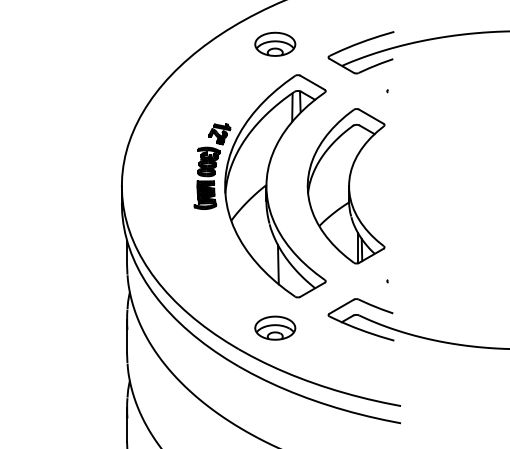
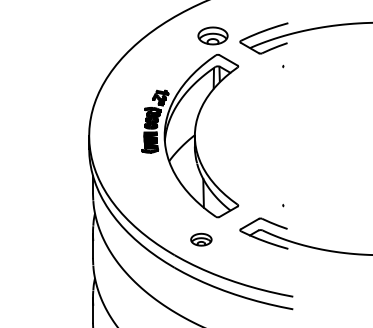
part: (275, 43) -> (213, 35), moved
part: (345, 186) -> (252, 136), removed
part: (275, 327) -> (201, 239), size x0.7

